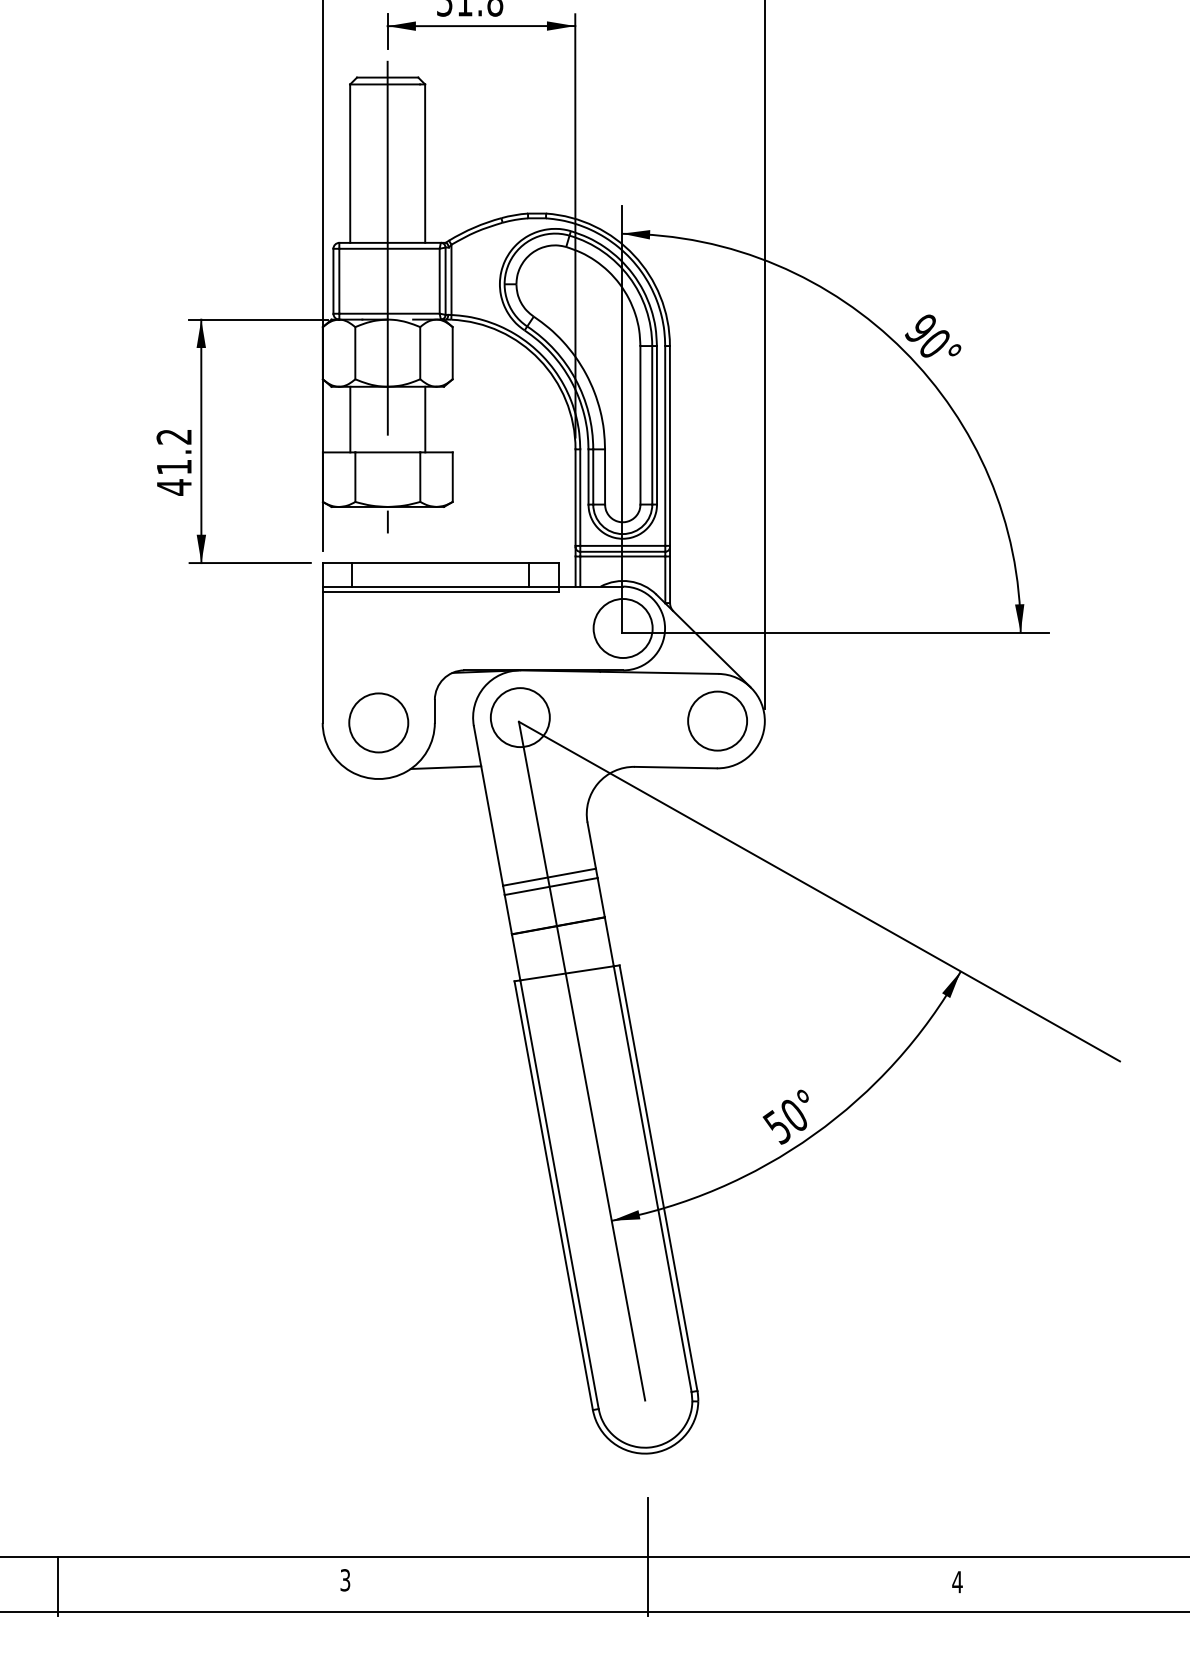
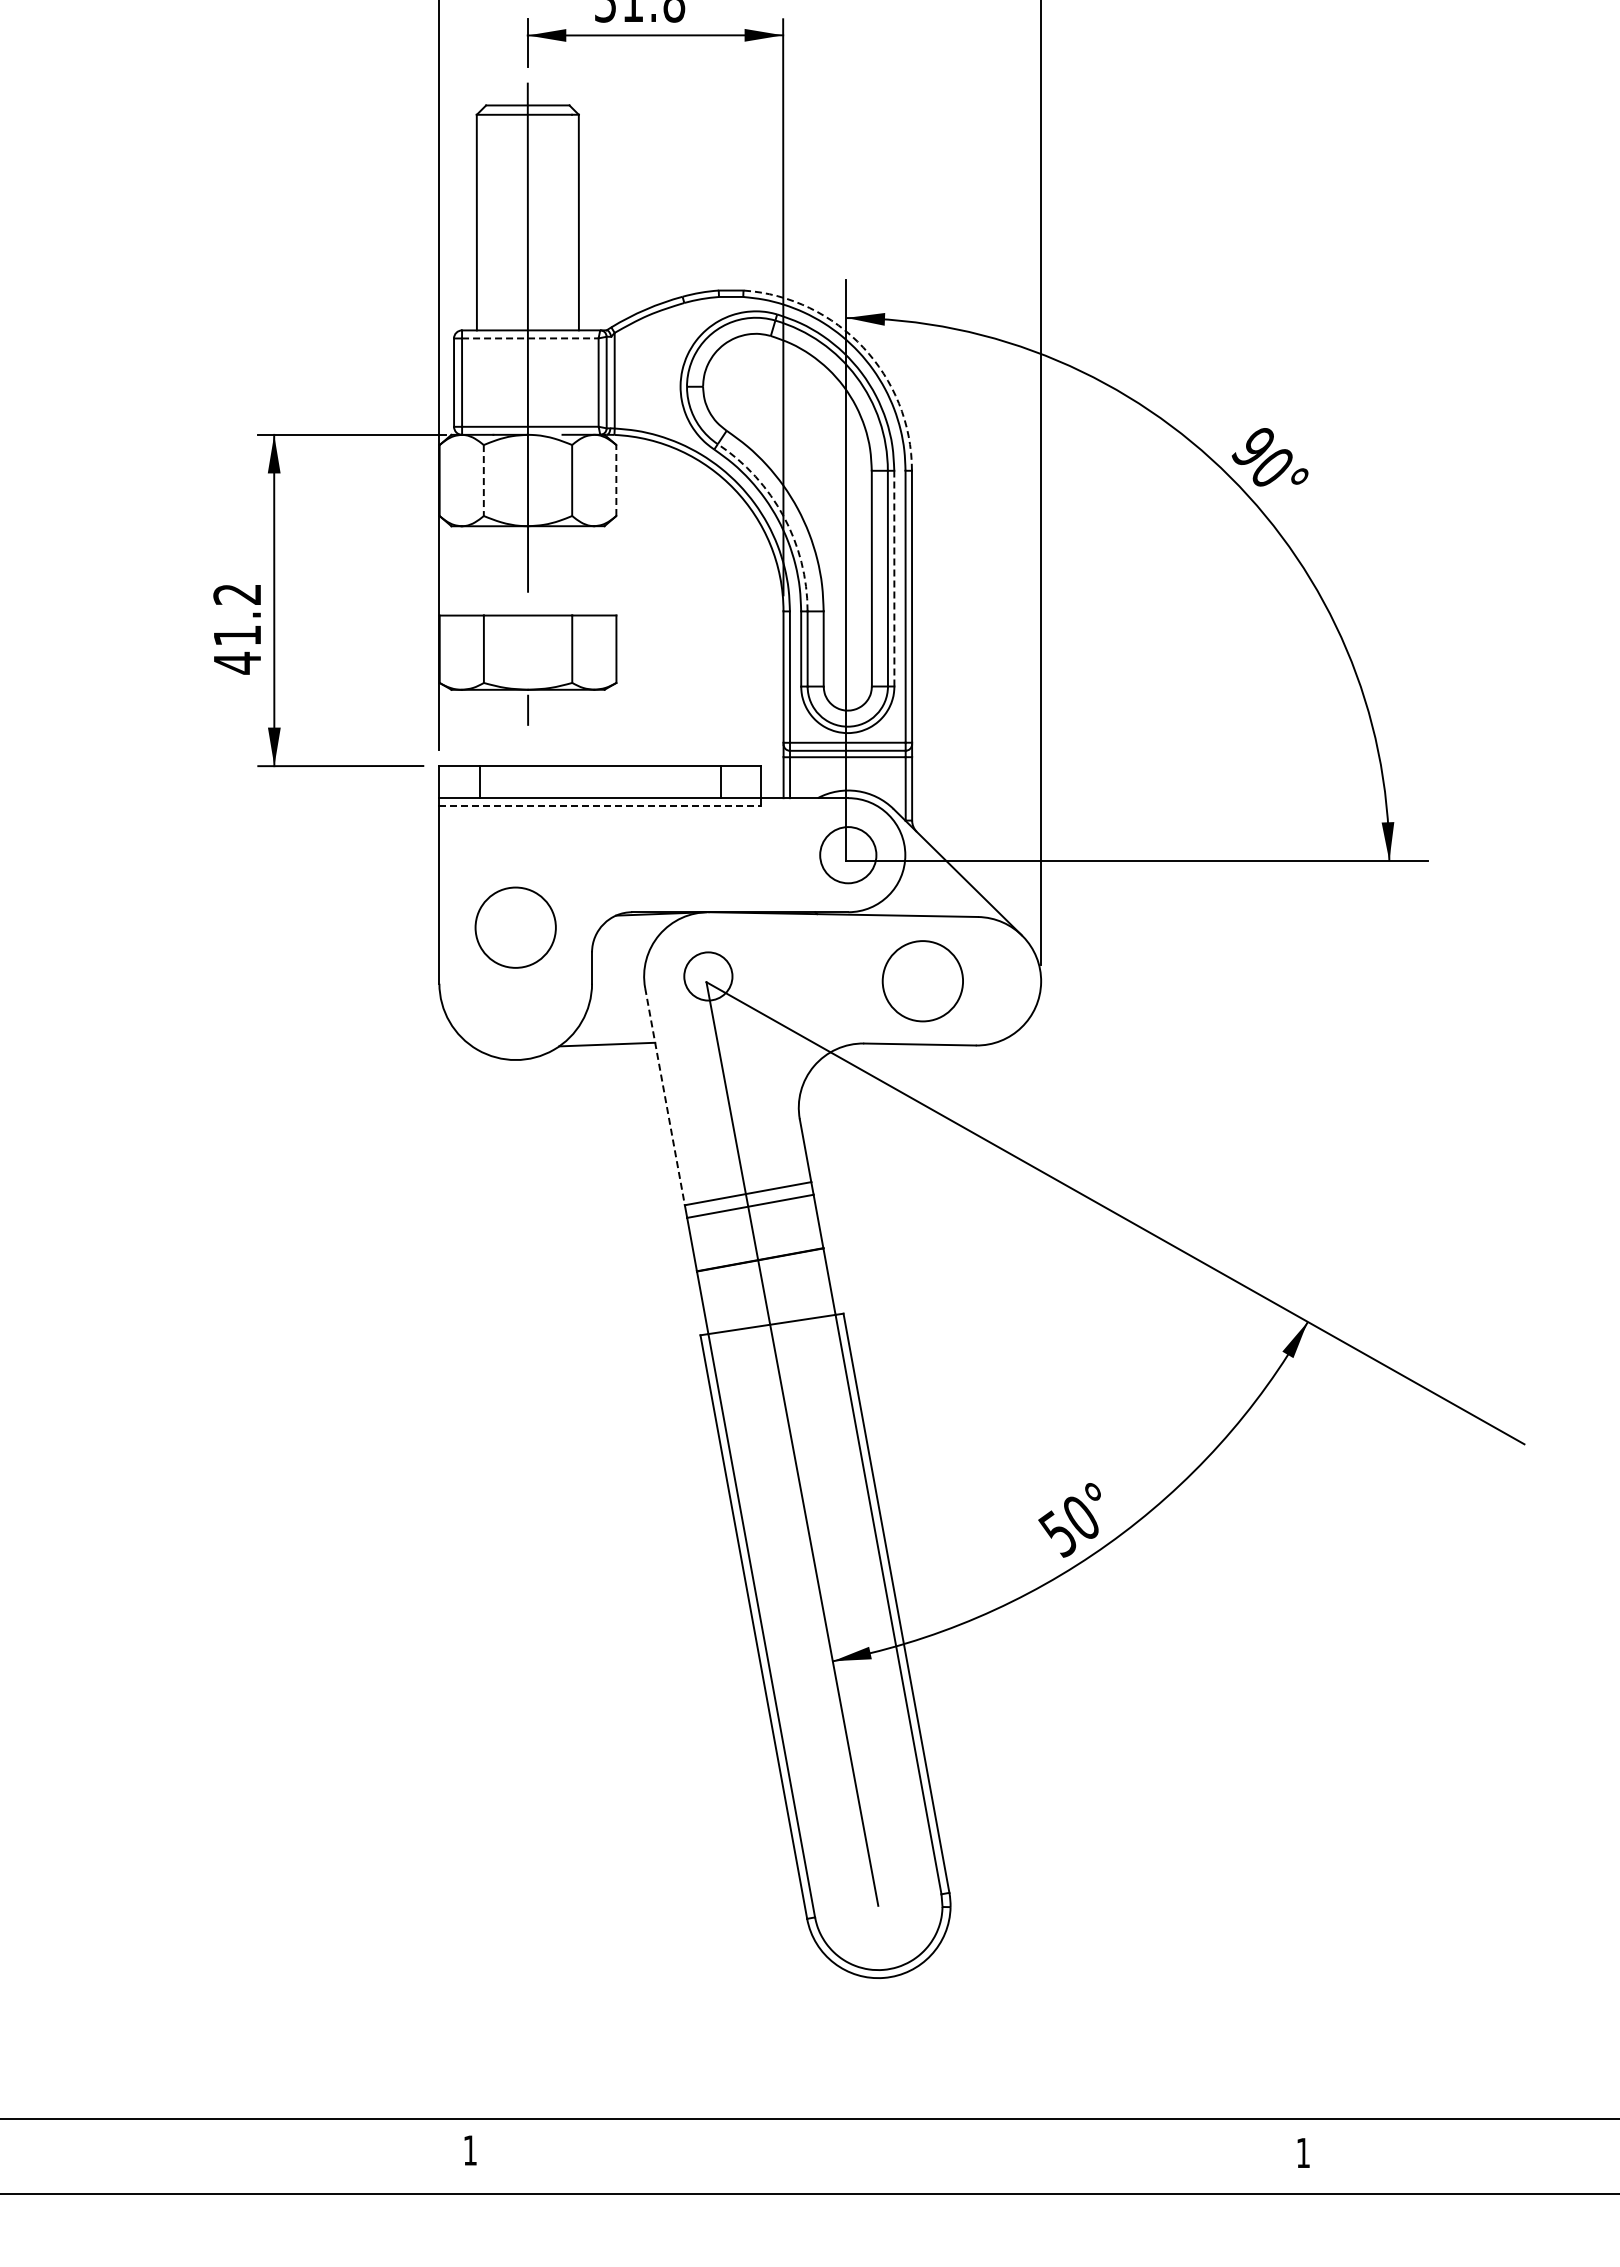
line: (389, 248) -> (530, 338), solid -> dashed
arc: (634, 255) -> (863, 347), solid -> dashed
line: (355, 353) -> (483, 480), solid -> dashed
line: (452, 353) -> (616, 480), solid -> dashed
arc: (575, 379) -> (783, 516), solid -> dashed
line: (350, 419) -> (477, 570), removed
line: (425, 419) -> (579, 570), removed
line: (657, 425) -> (894, 578), solid -> dashed
line: (441, 592) -> (600, 806), solid -> dashed
circle: (623, 628) -> (848, 855), size x0.7
circle: (520, 717) -> (708, 976), size x0.6
circle: (717, 721) -> (922, 981), moved
circle: (378, 722) -> (515, 927), moved
line: (488, 806) -> (665, 1097), solid -> dashed
line: (647, 1556) -> (881, 2118), removed
text: (344, 1580) -> (469, 2150), 3 -> 1
text: (957, 1581) -> (1303, 2152), 4 -> 1
line: (57, 1586) -> (78, 2158), removed

